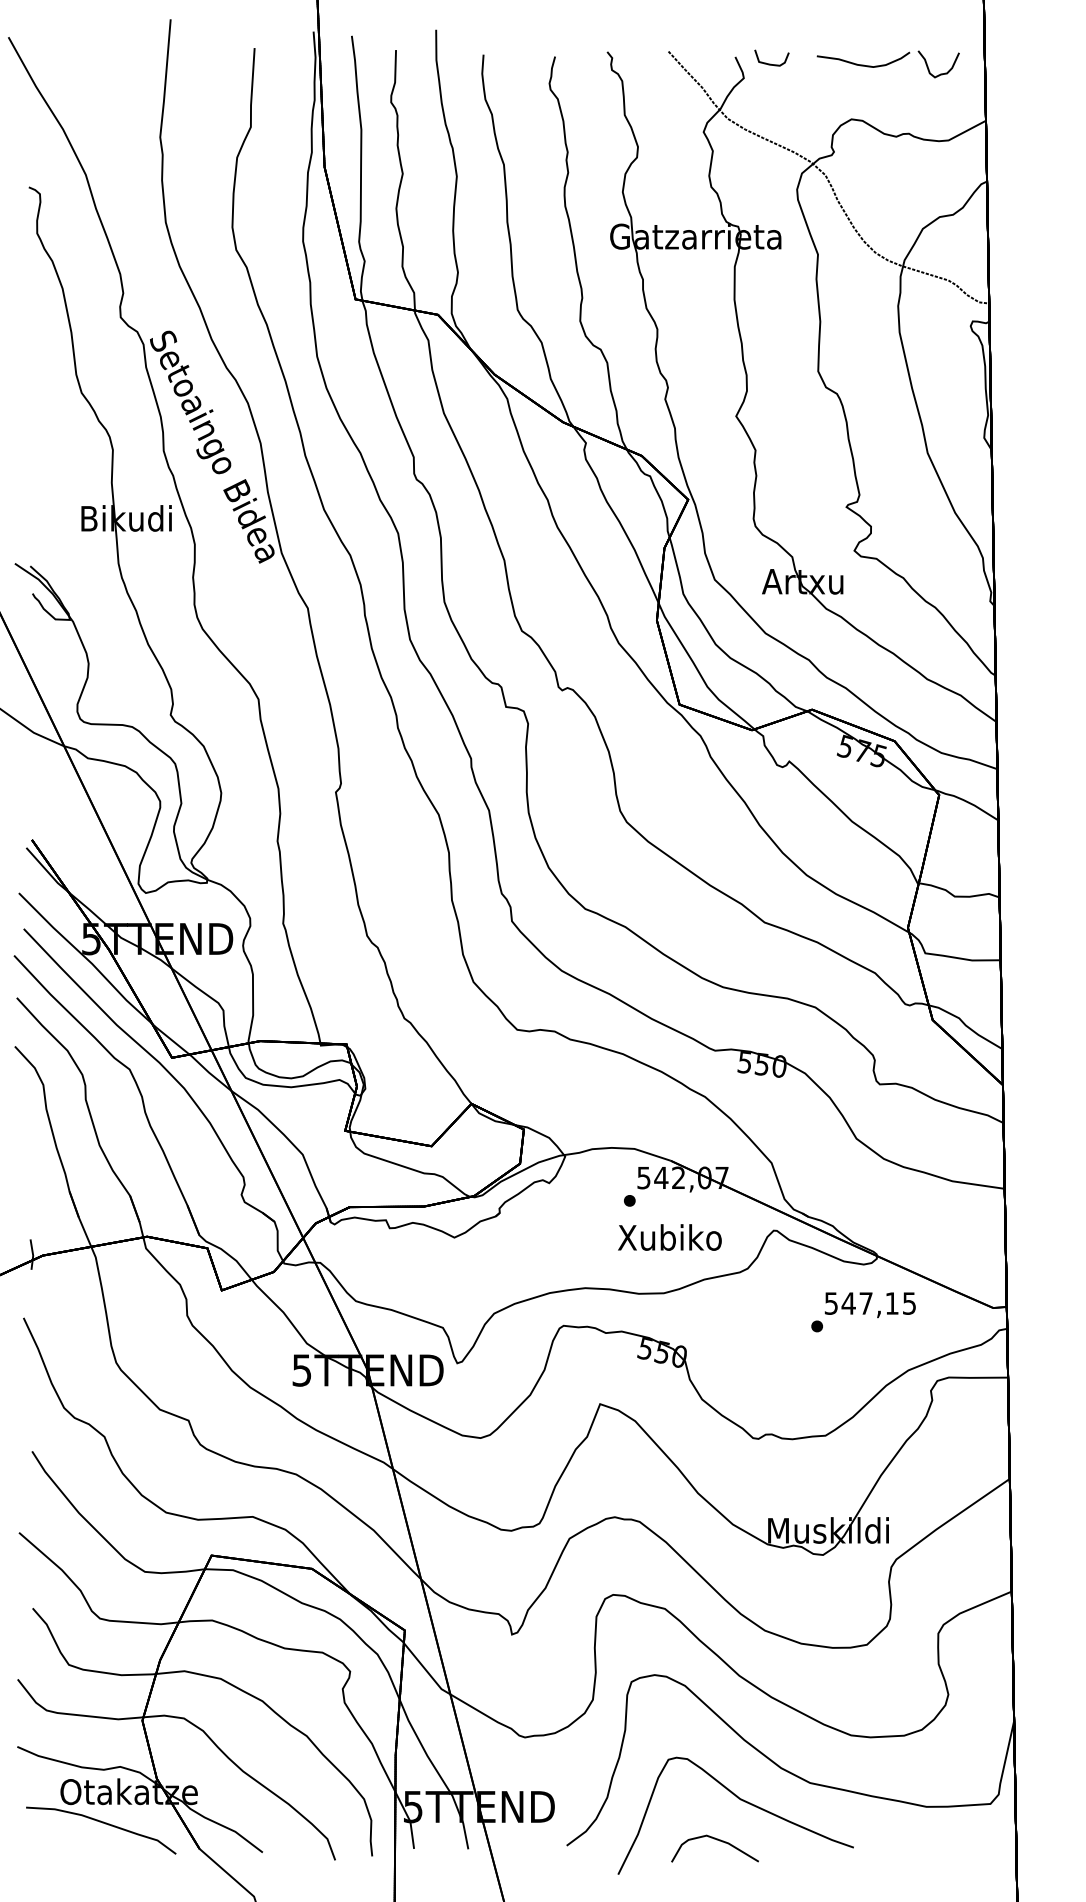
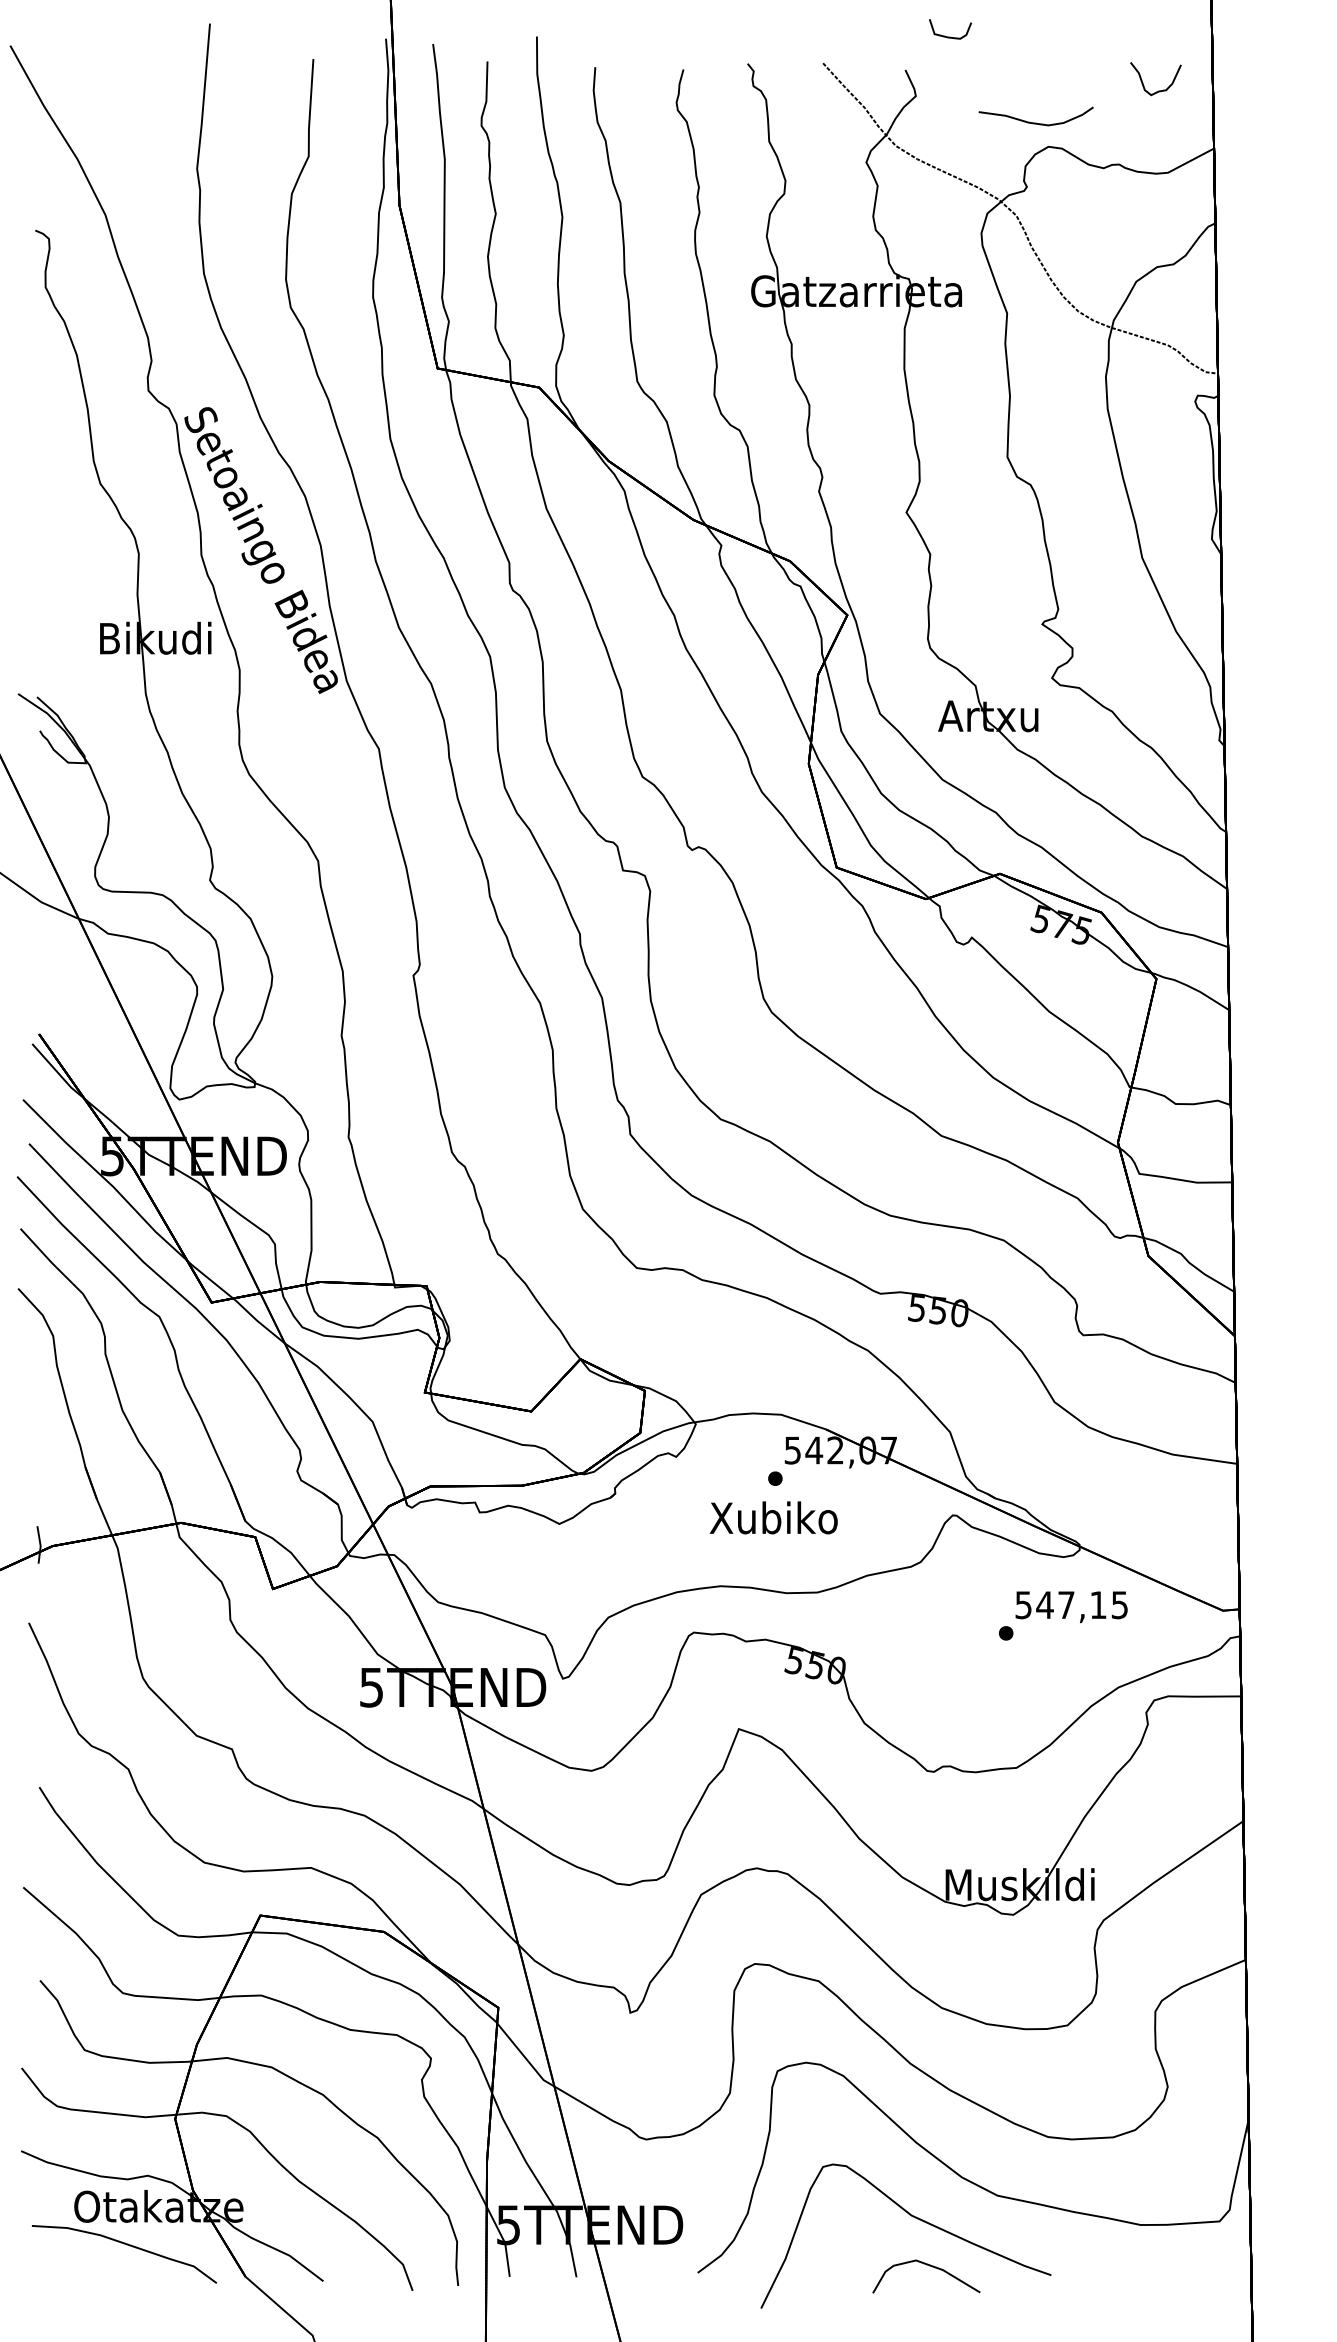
curve: (771, 63) -> (950, 36), moved
curve: (862, 64) -> (1035, 122), moved
text: (669, 1237) -> (773, 1517), moved
curve: (717, 1840) -> (929, 2266), moved

